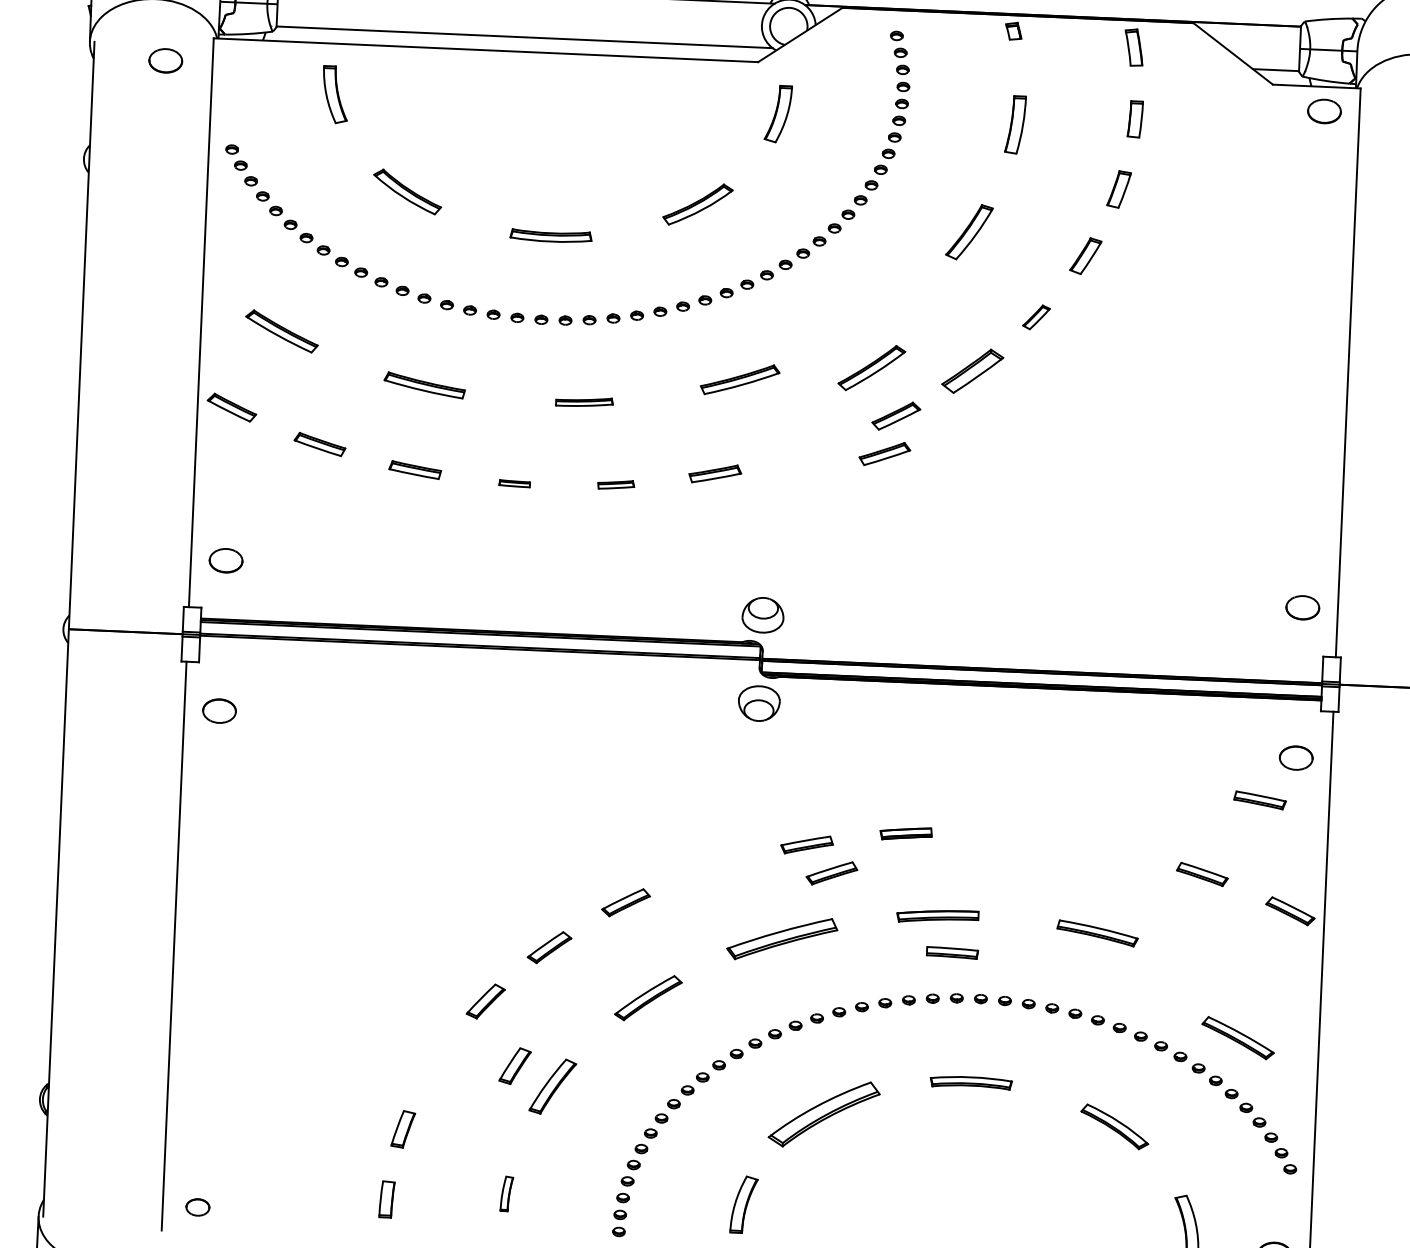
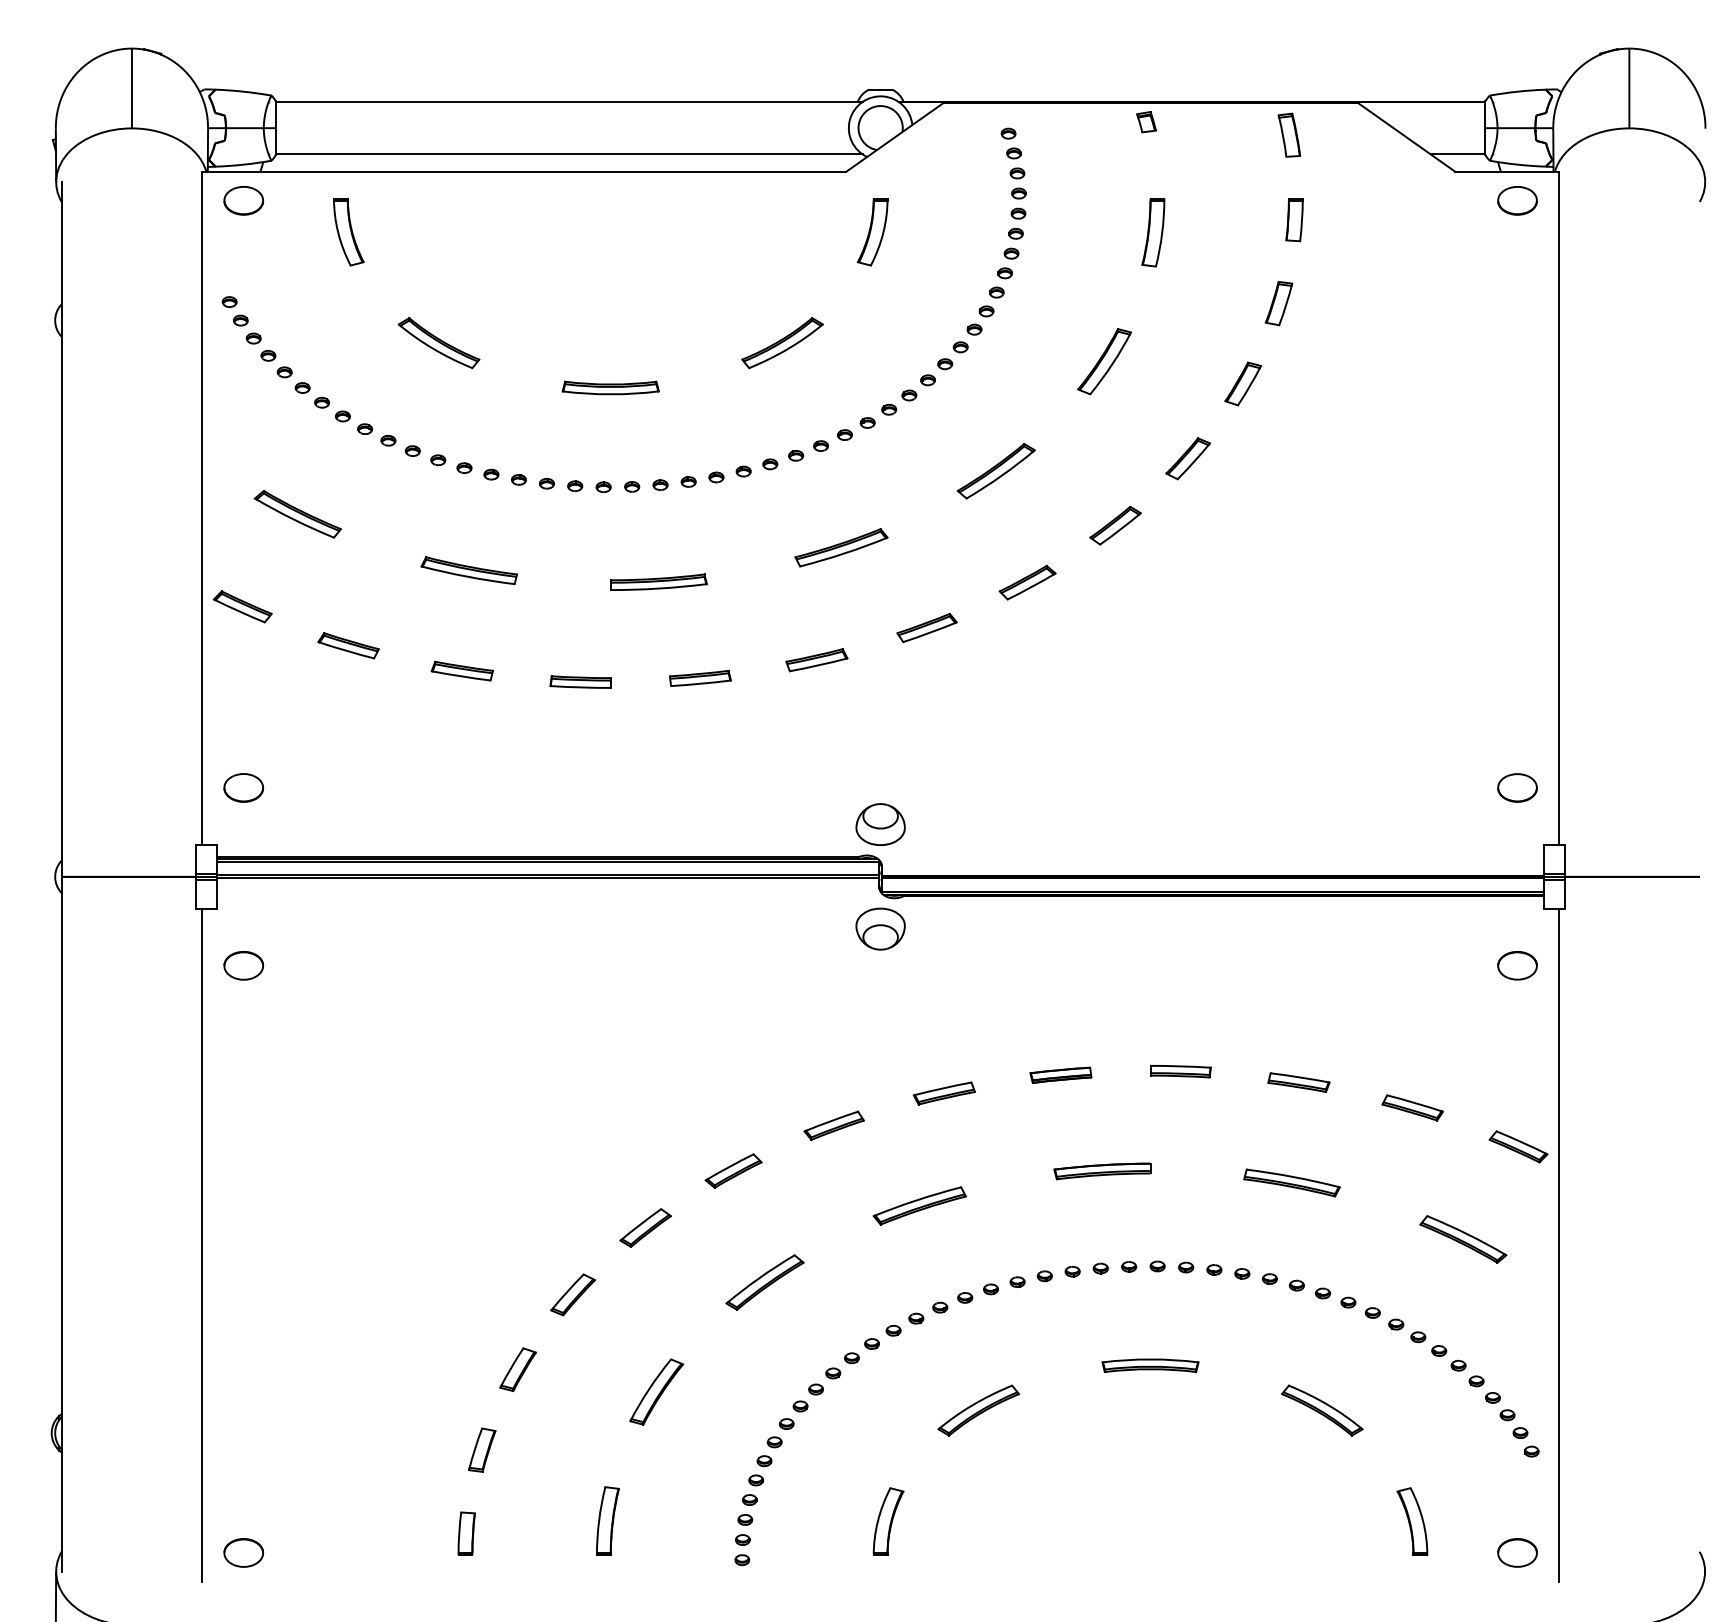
part: (165, 60) -> (243, 200), moved
part: (1035, 317) -> (1187, 458), size x1.43
part: (871, 368) -> (995, 471), moved
part: (972, 371) -> (1115, 525), size x0.71
part: (584, 401) -> (658, 581), size x1.43
part: (884, 453) -> (926, 627), moved
part: (514, 483) -> (580, 681), size x1.67
part: (616, 484) -> (700, 677), size x1.43
part: (1259, 800) -> (1298, 1082), moved
part: (831, 873) -> (833, 1125), moved
part: (781, 938) -> (919, 1205), size x0.71
part: (952, 952) -> (1180, 1071), moved
part: (1238, 1038) -> (1463, 1239), moved
part: (514, 1065) -> (517, 1369), moved
part: (824, 1114) -> (978, 1410), size x0.62
part: (506, 1193) -> (607, 1520), size x1.67
part: (197, 1207) -> (243, 1552), size x1.43

